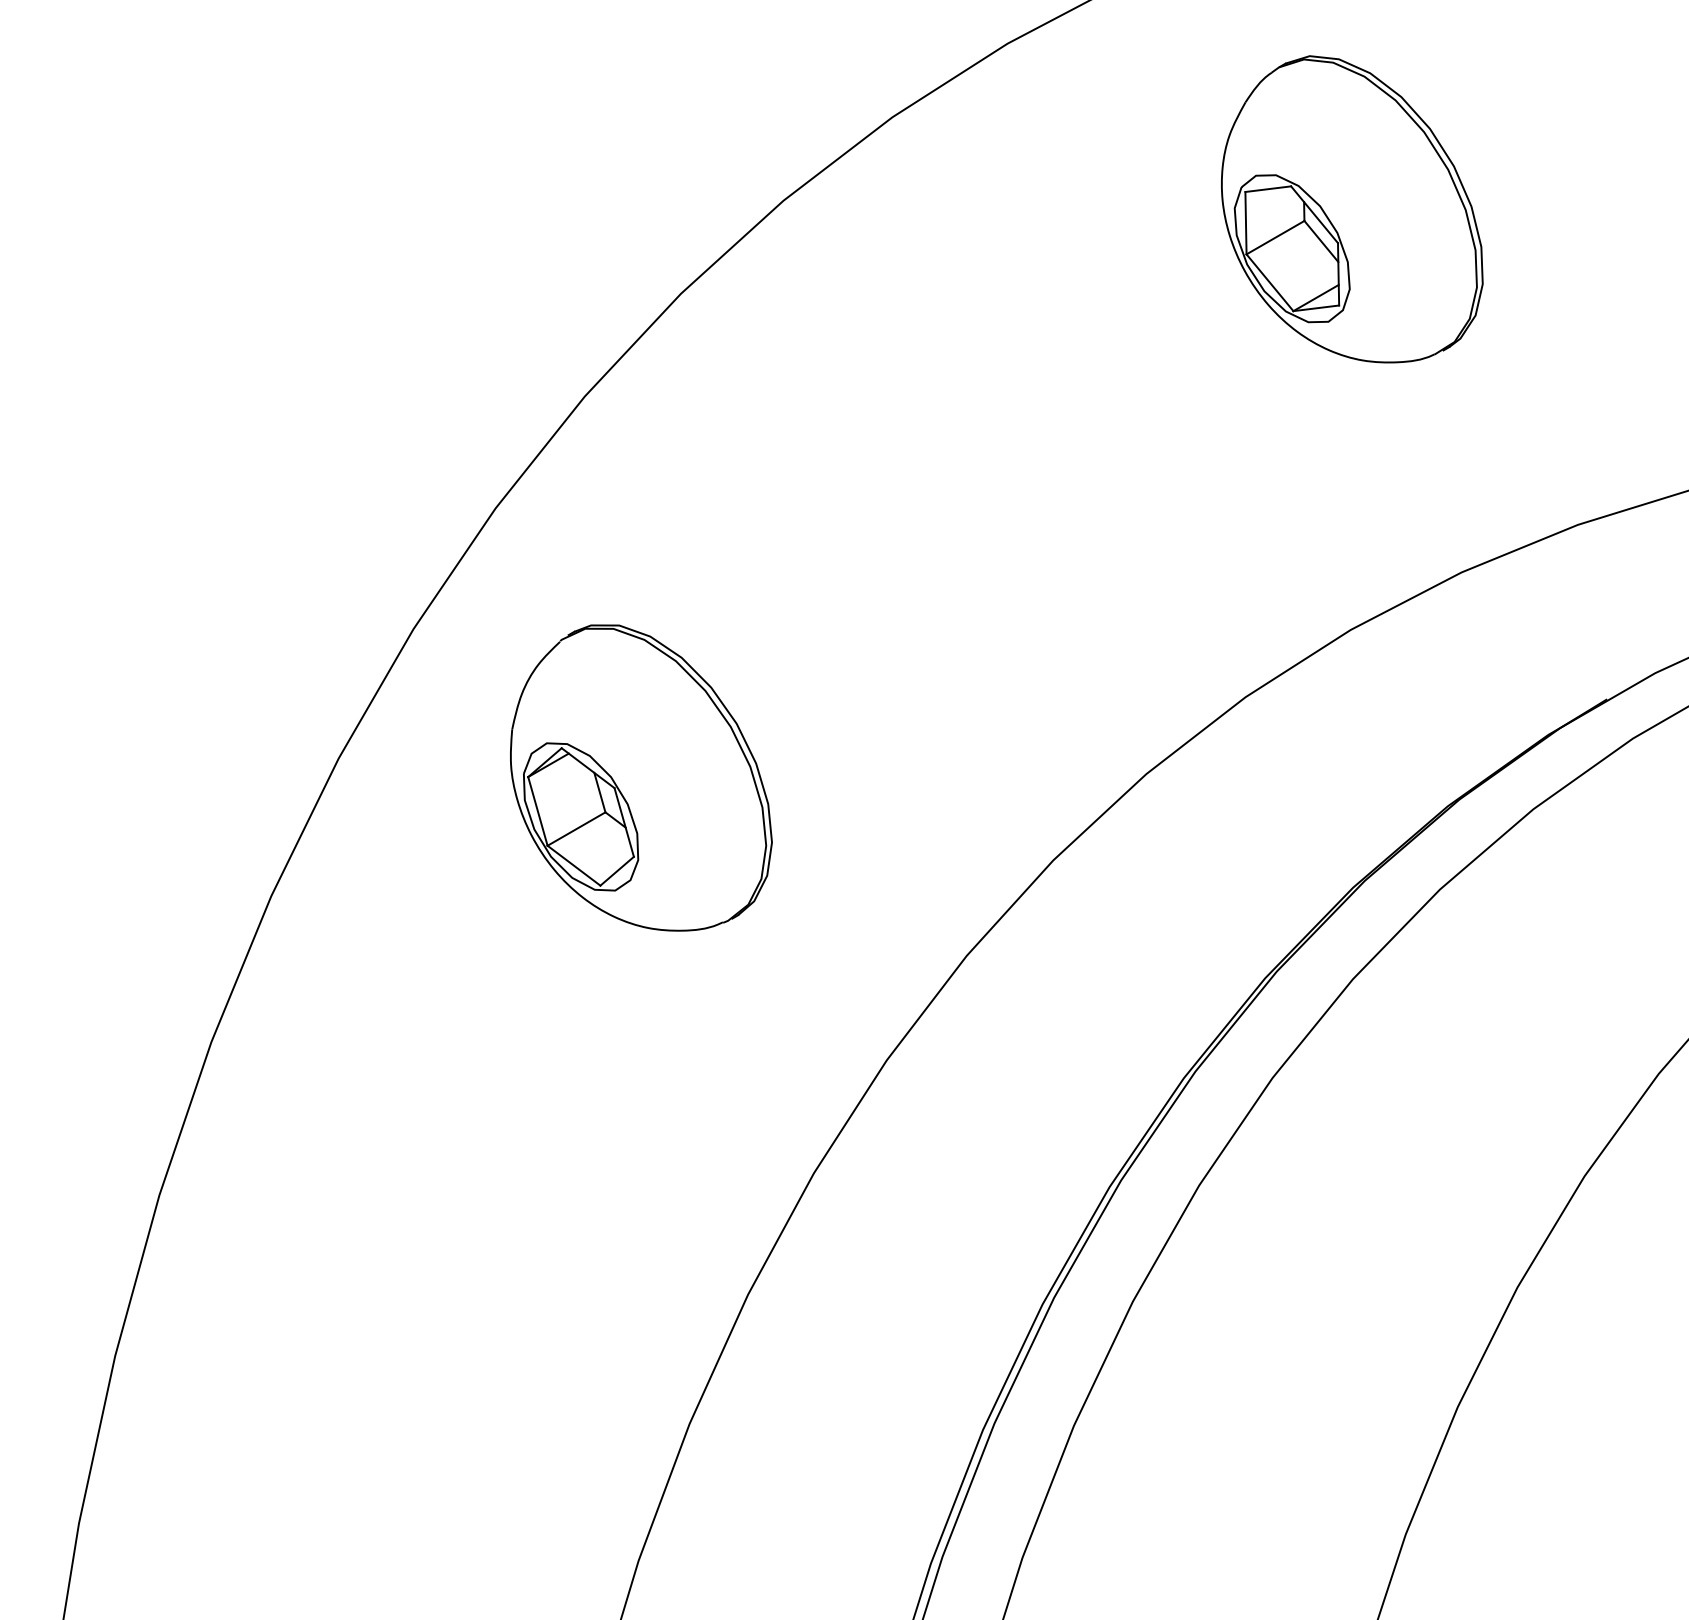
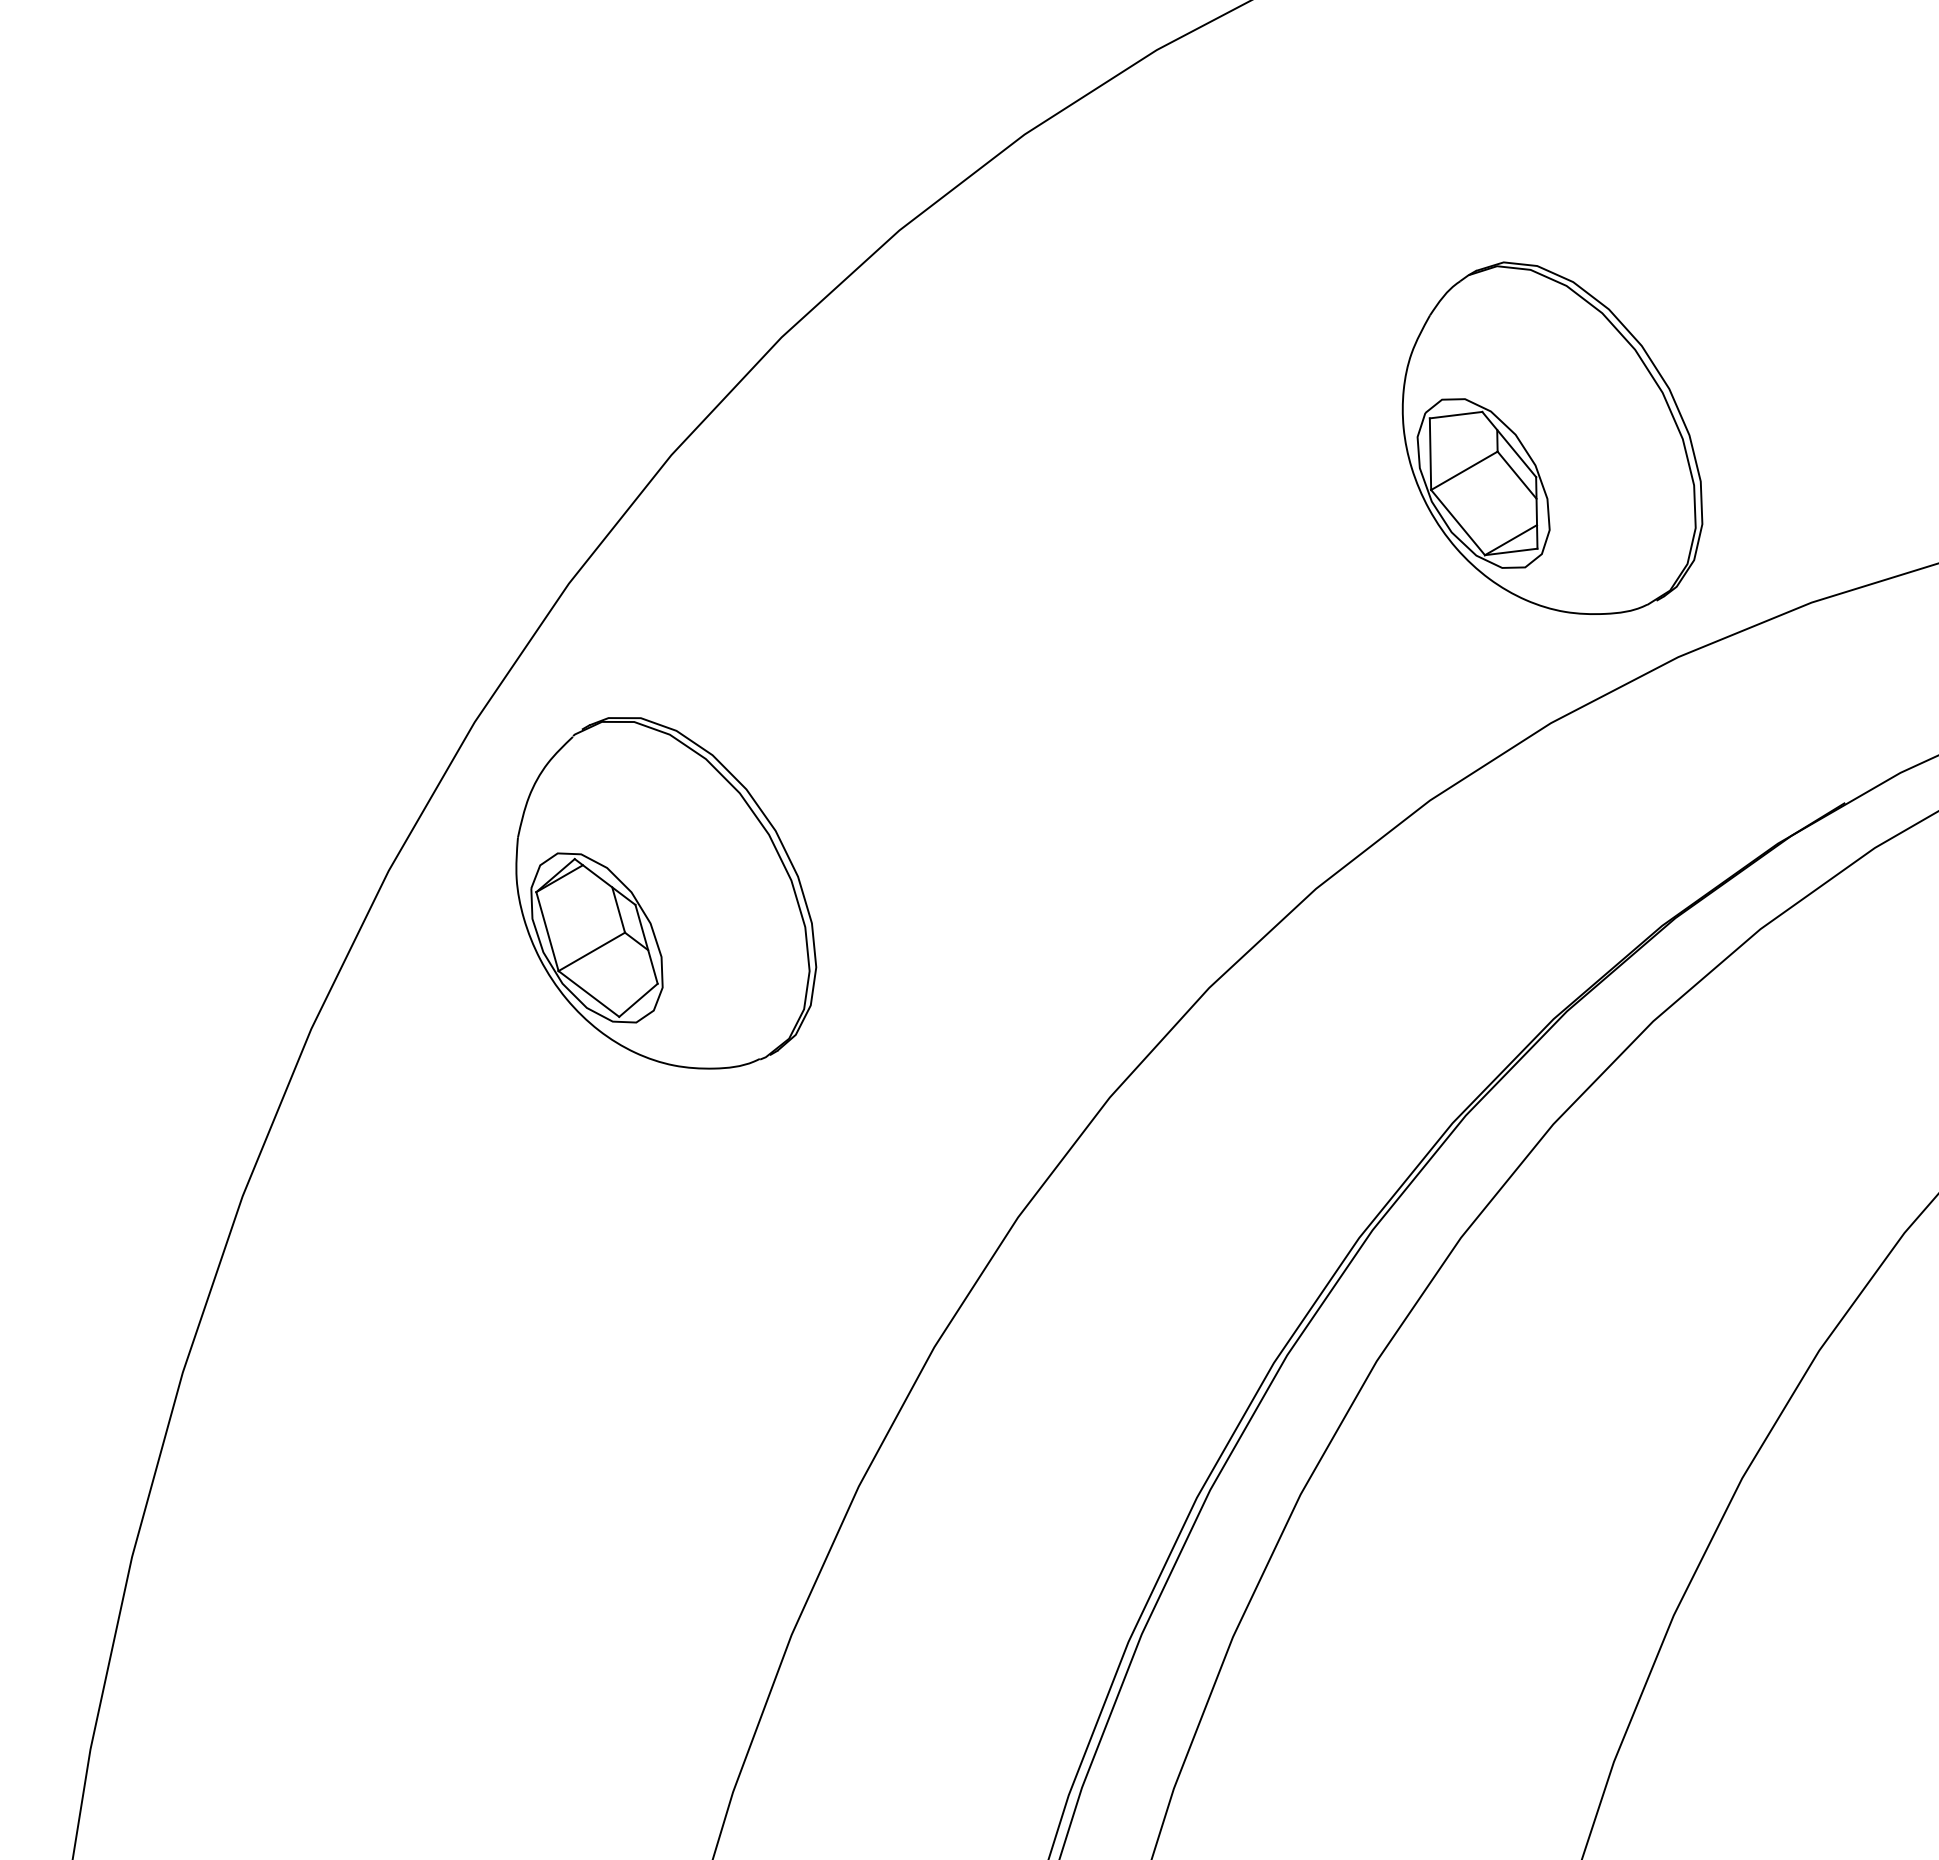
part: (1352, 208) -> (1552, 437), moved
part: (641, 778) -> (666, 893), moved

